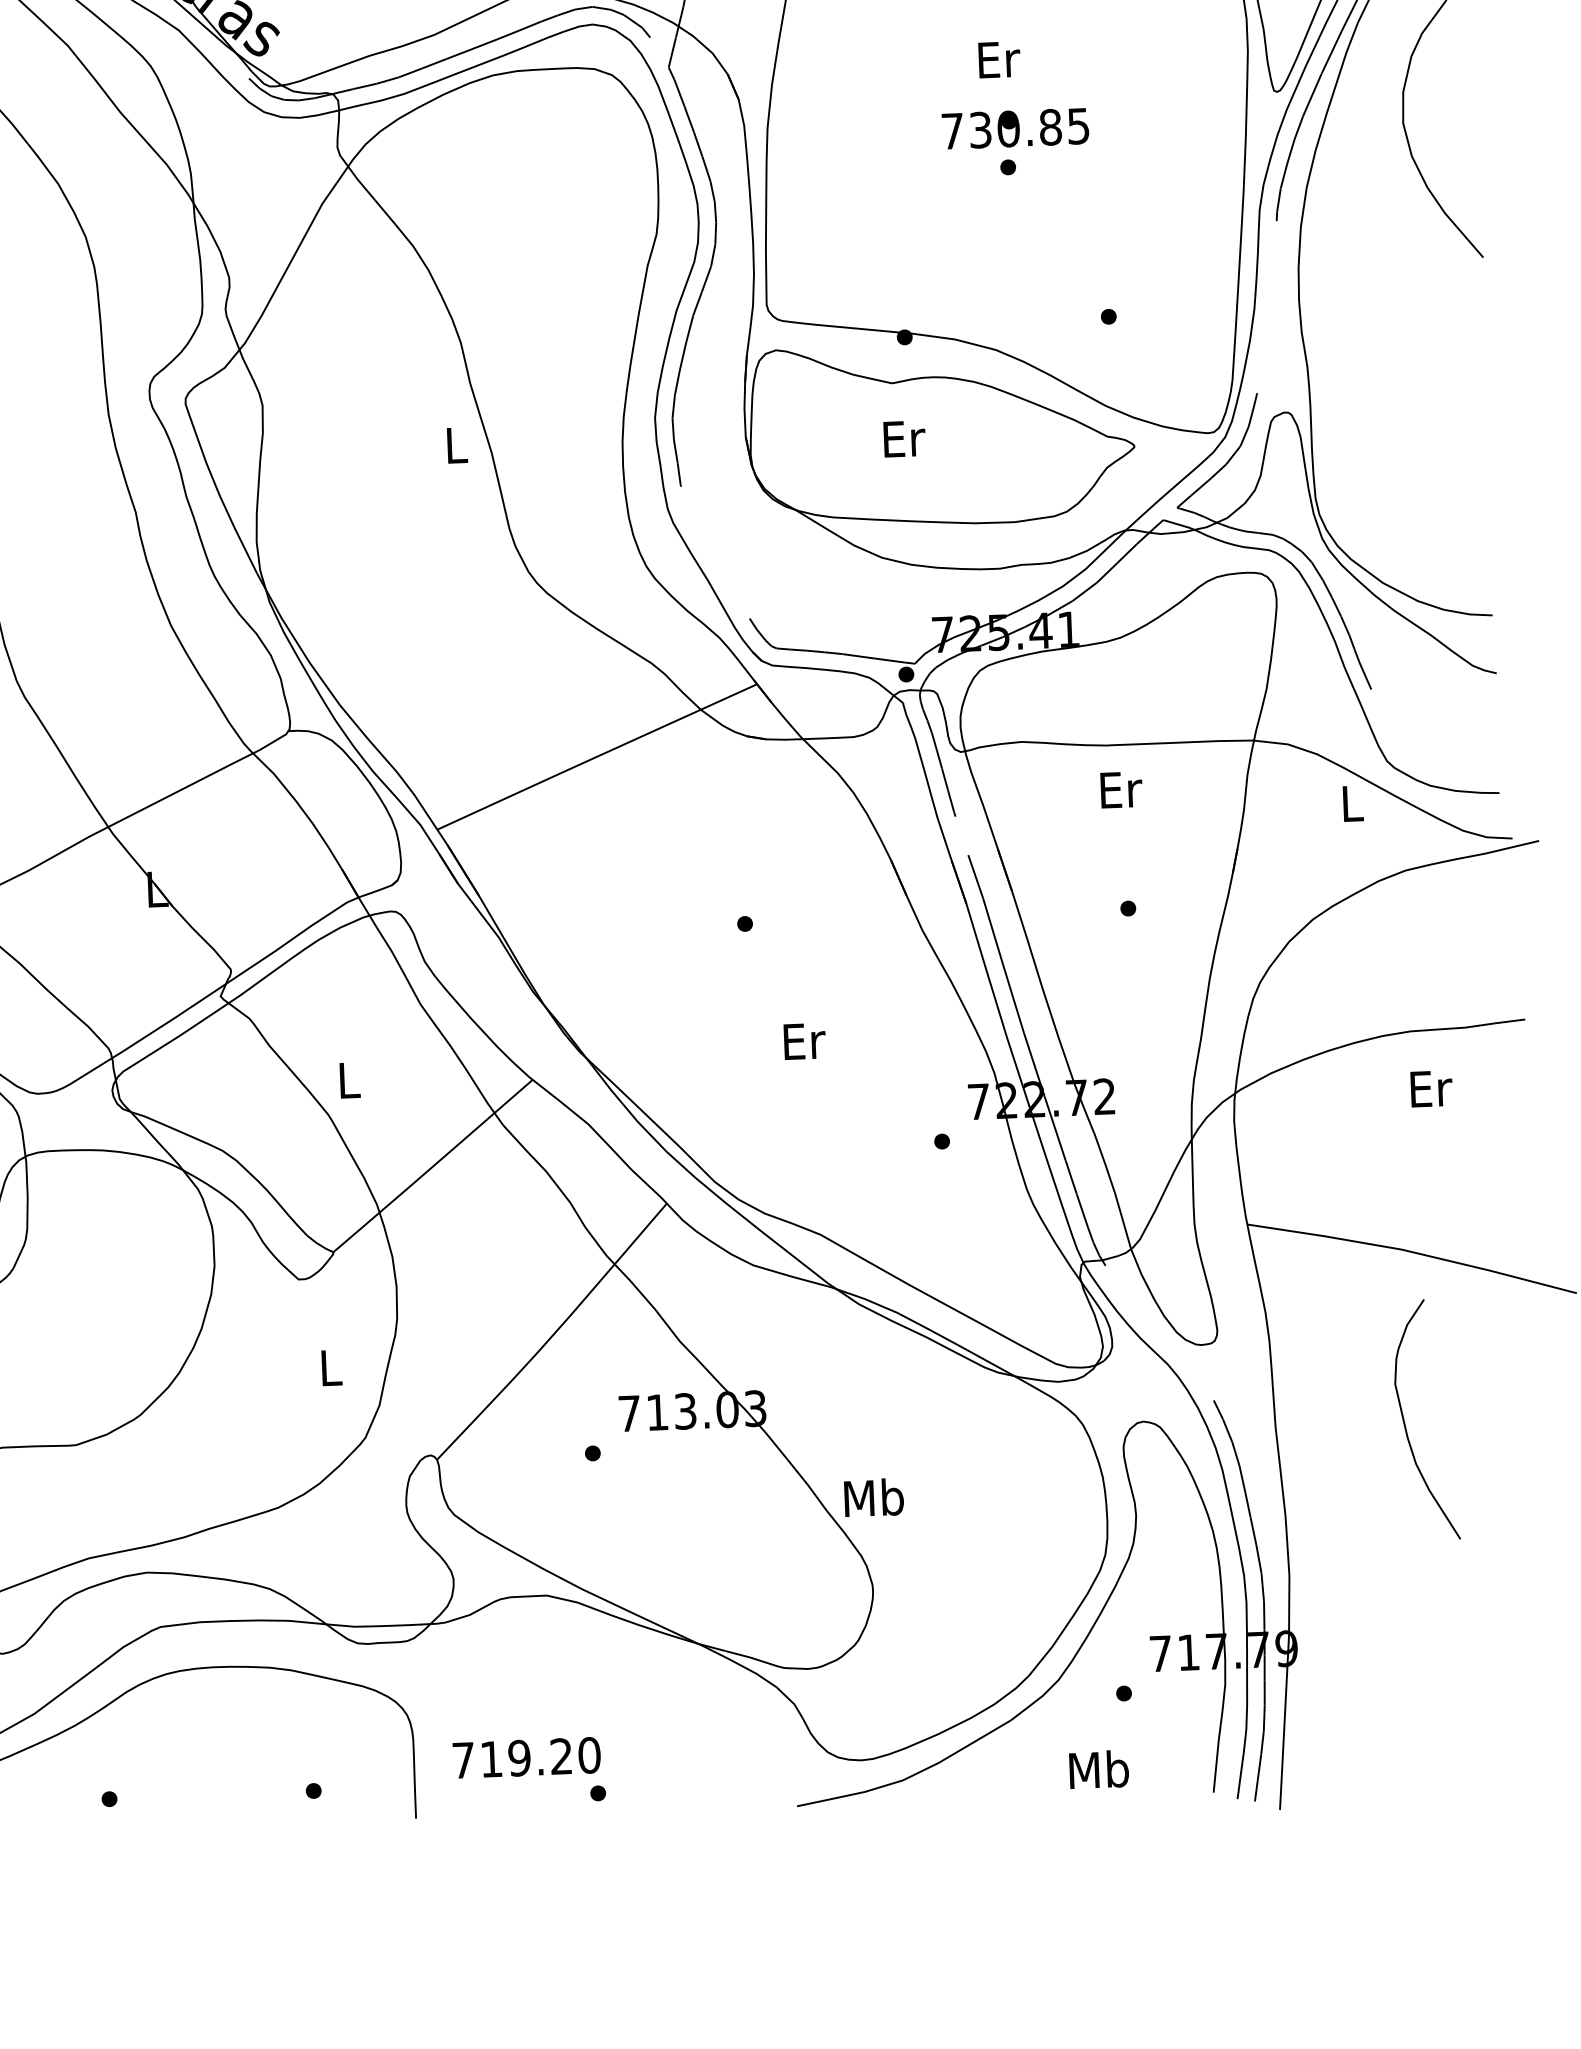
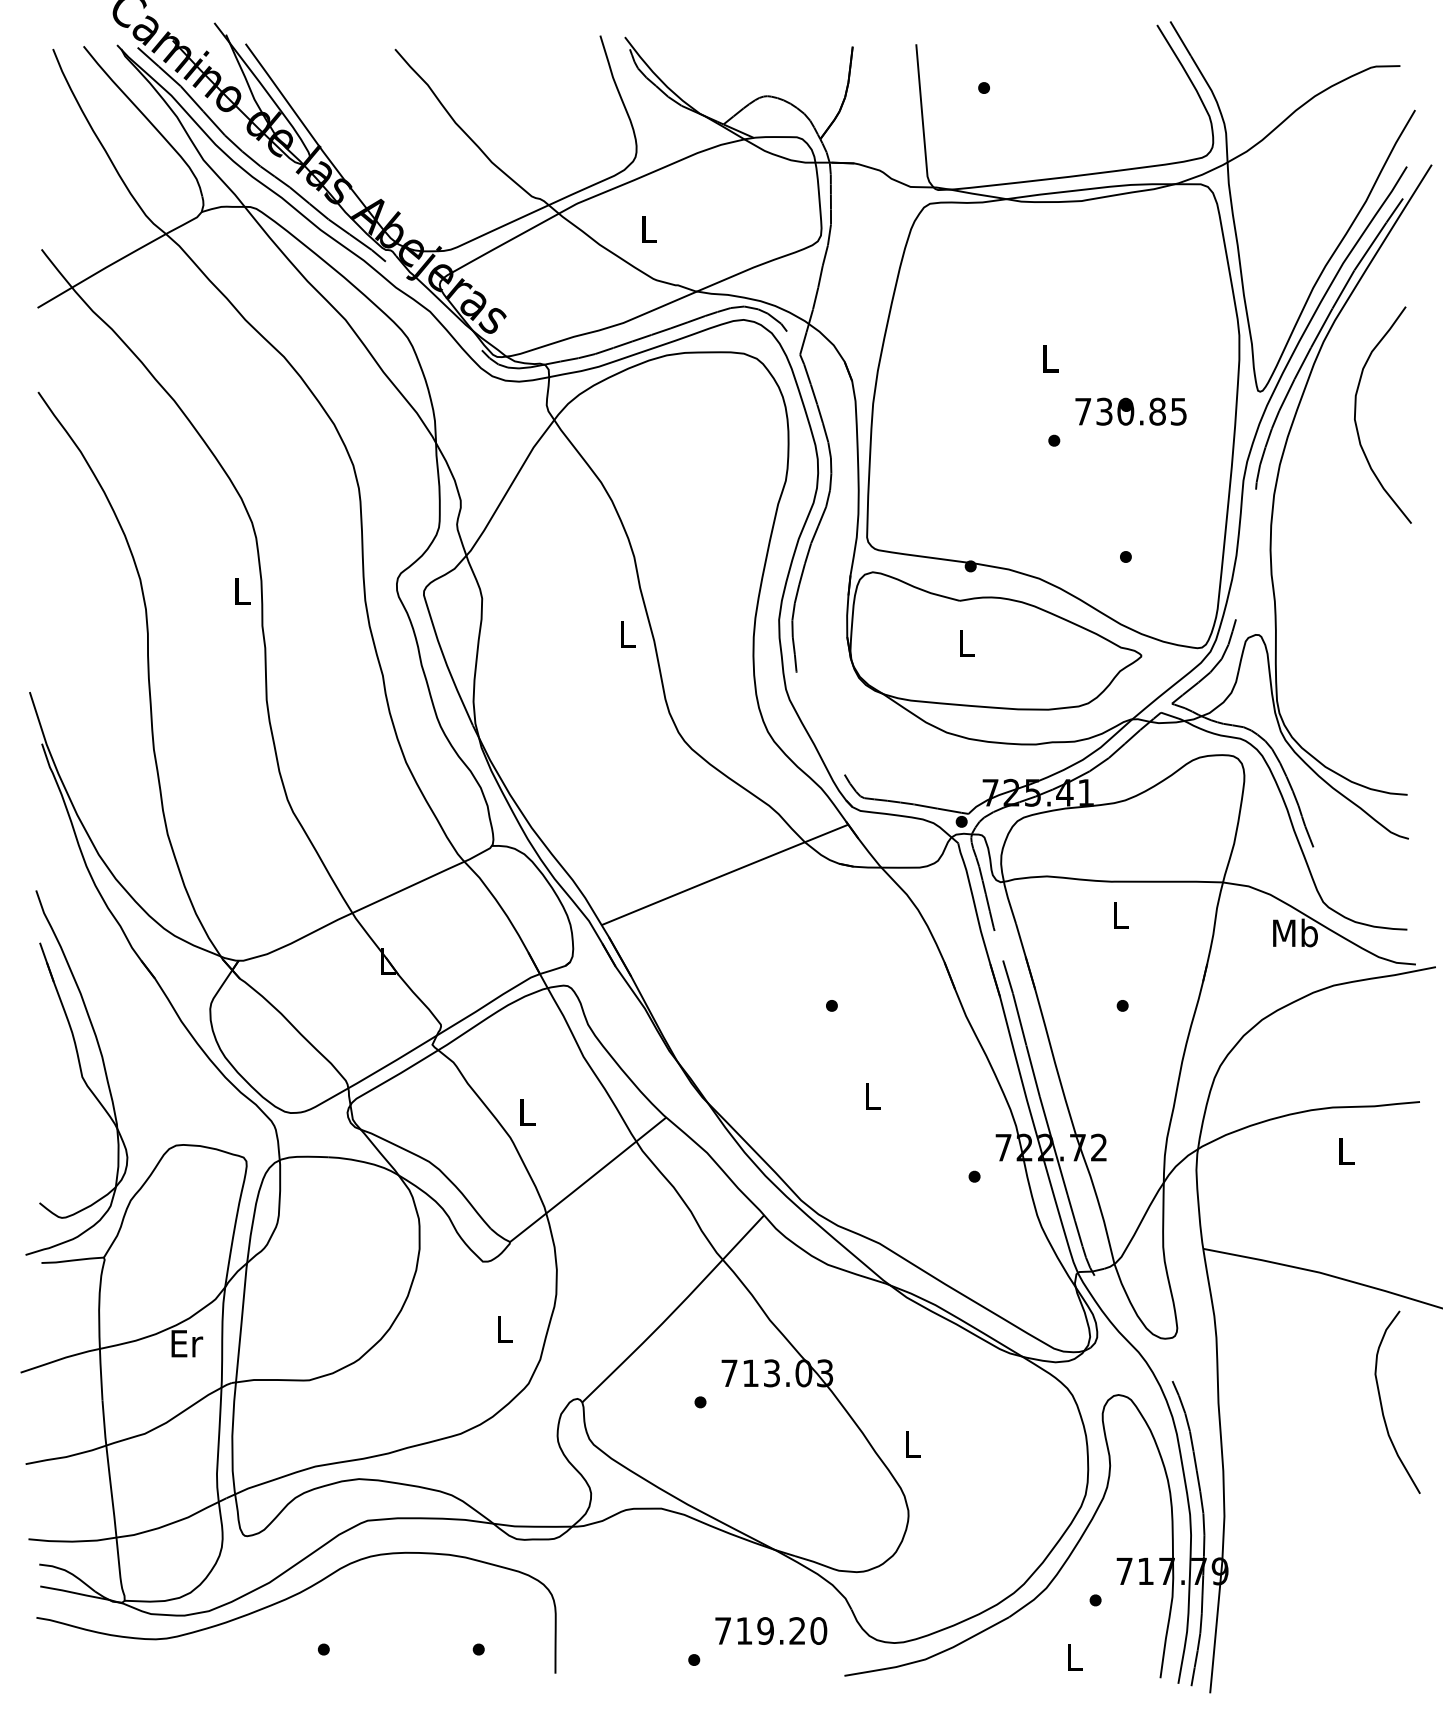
text: (998, 59) -> (1050, 358), Er -> L
text: (1014, 128) -> (1130, 411), moved
text: (904, 437) -> (967, 642), Er -> L
text: (1121, 789) -> (1121, 915), Er -> L
text: (1352, 802) -> (1295, 932), L -> Mb
text: (804, 1041) -> (873, 1096), Er -> L
text: (1430, 1088) -> (1346, 1151), Er -> L
curve: (1406, 1423) -> (1382, 1404), moved
text: (873, 1497) -> (911, 1444), Mb -> L
text: (527, 1757) -> (771, 1630), moved
text: (1099, 1769) -> (1074, 1657), Mb -> L

